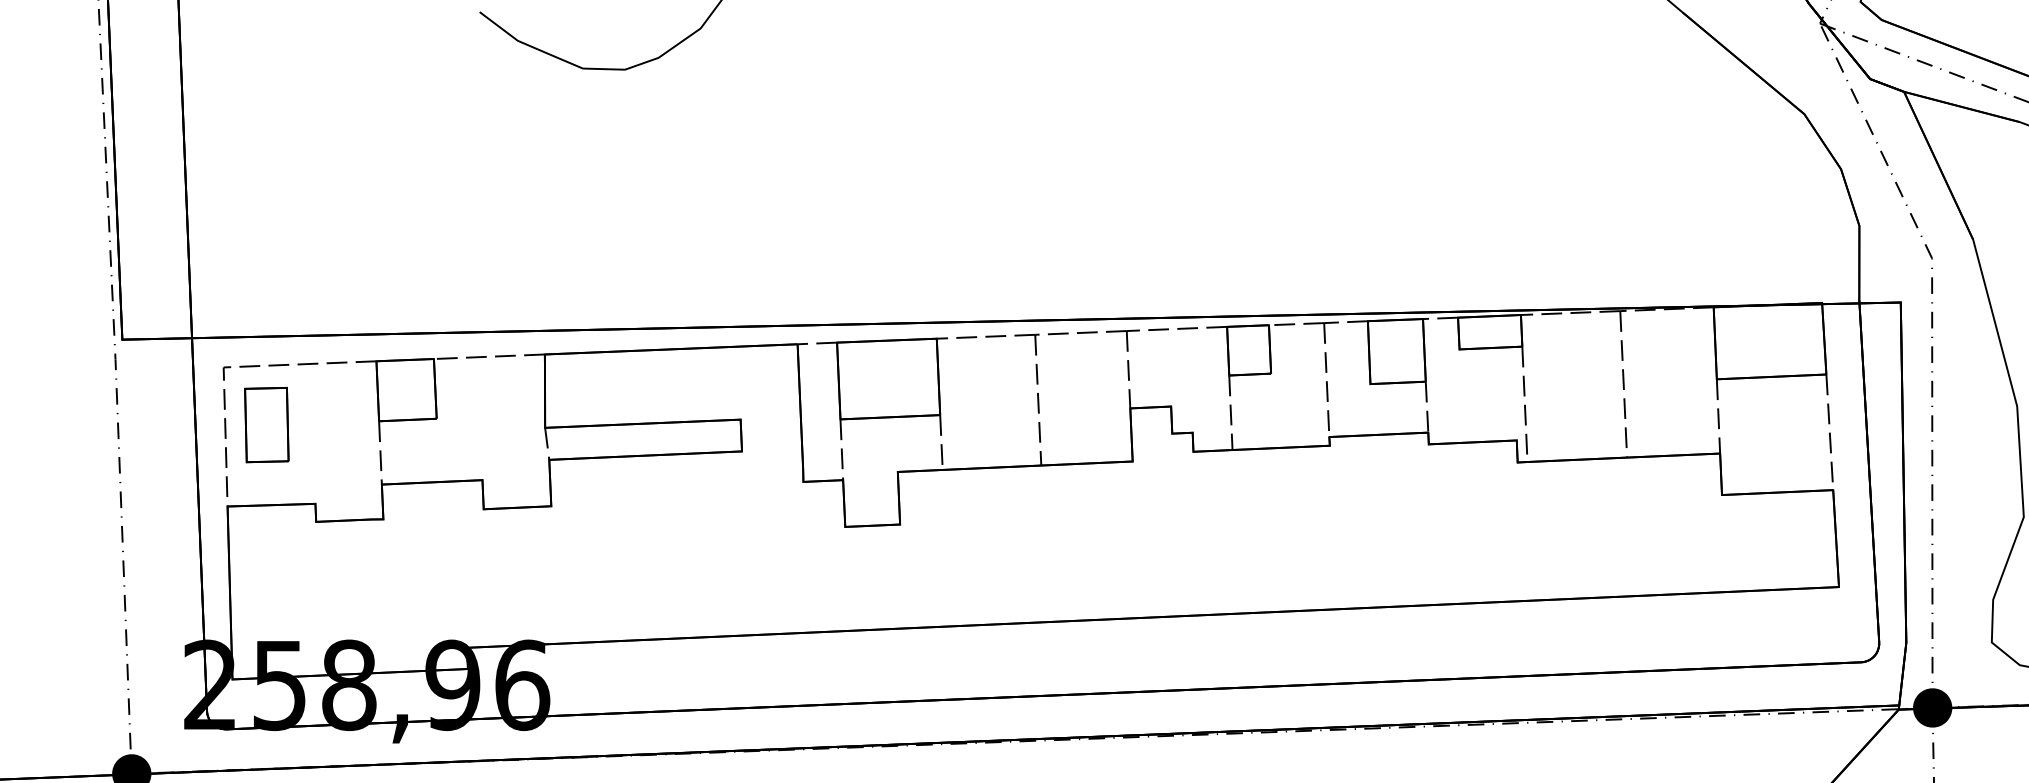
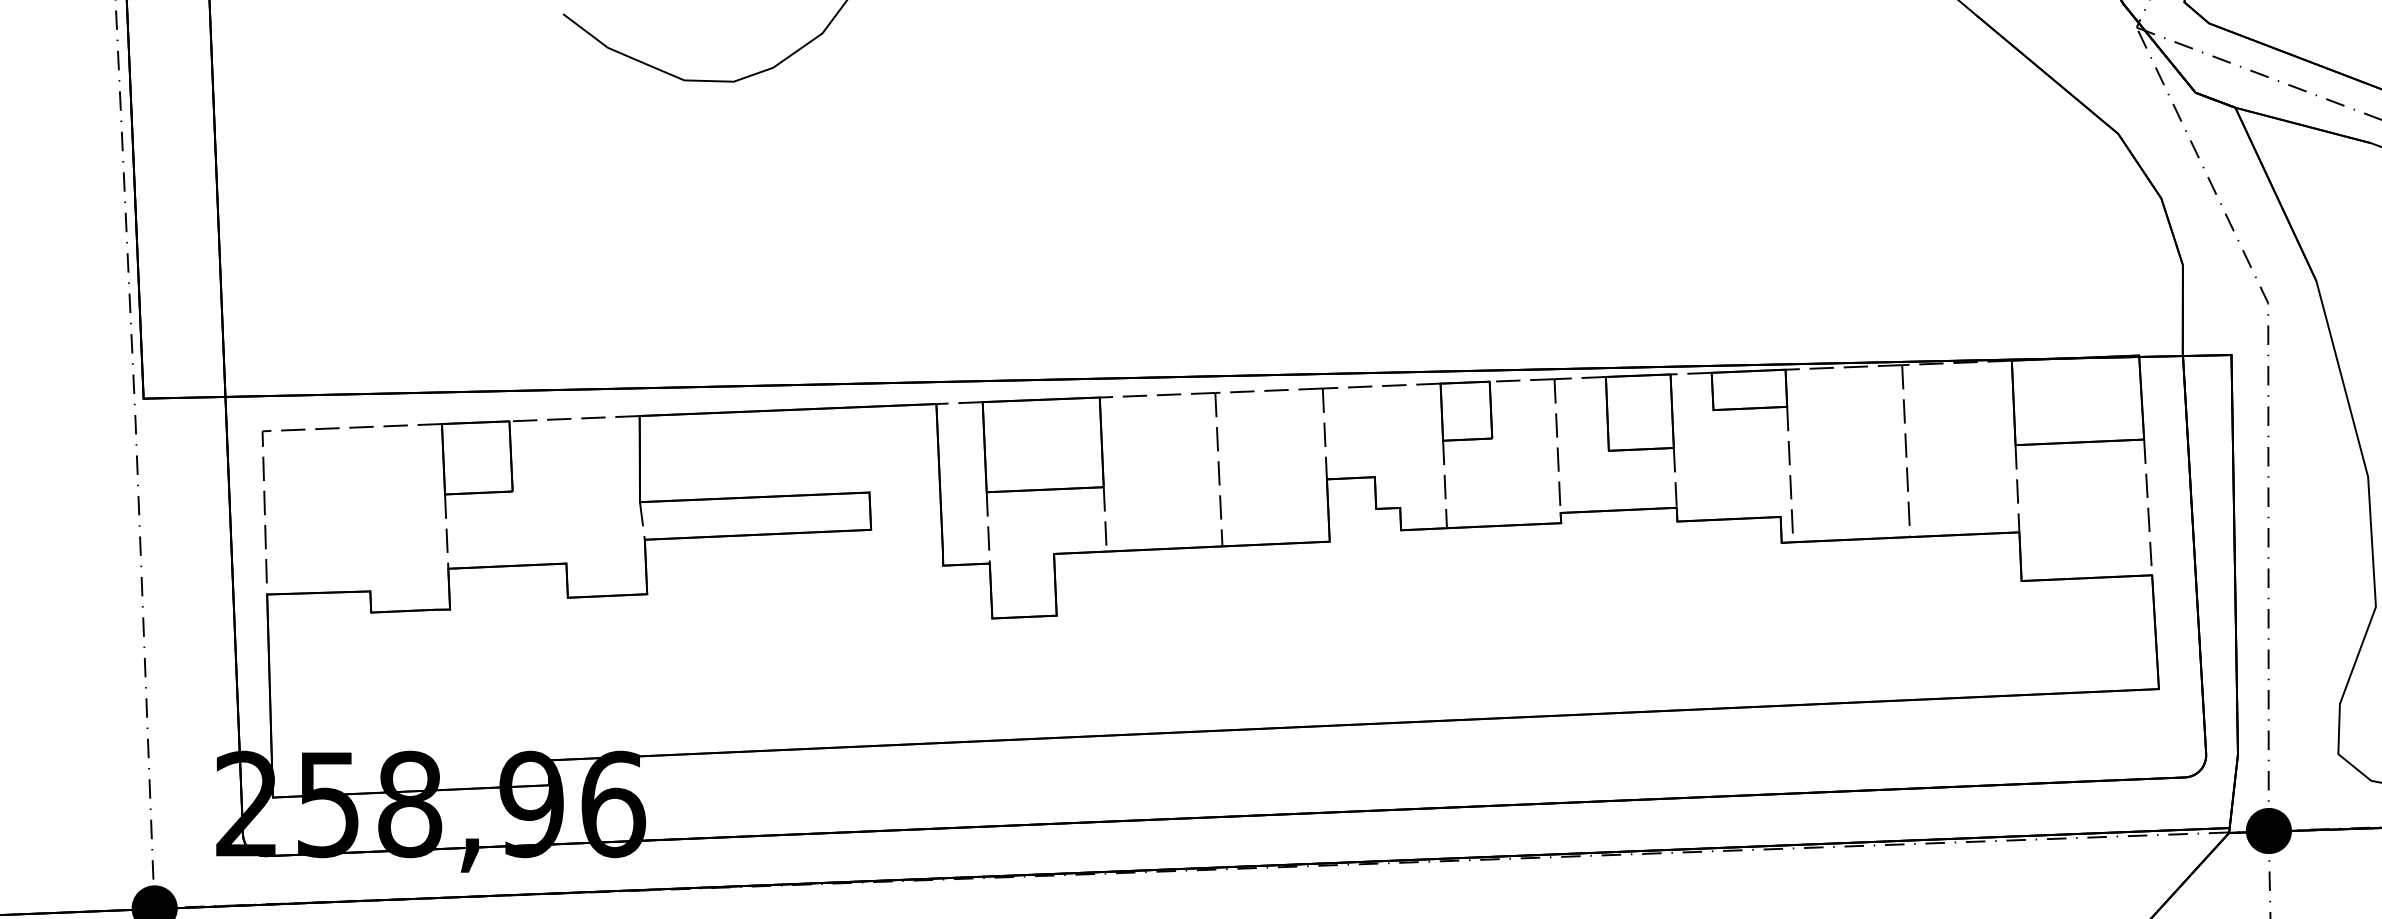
part: (266, 424) -> (312, 498), removed

